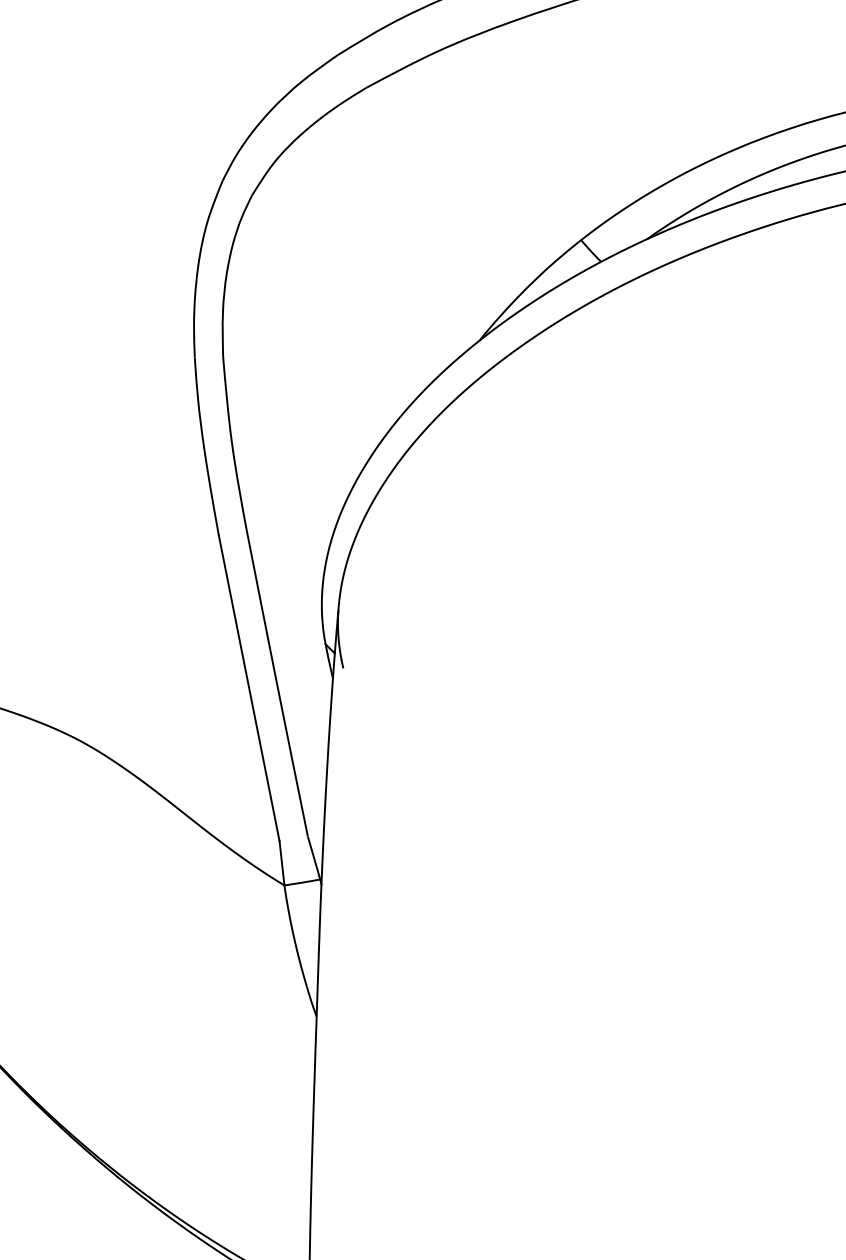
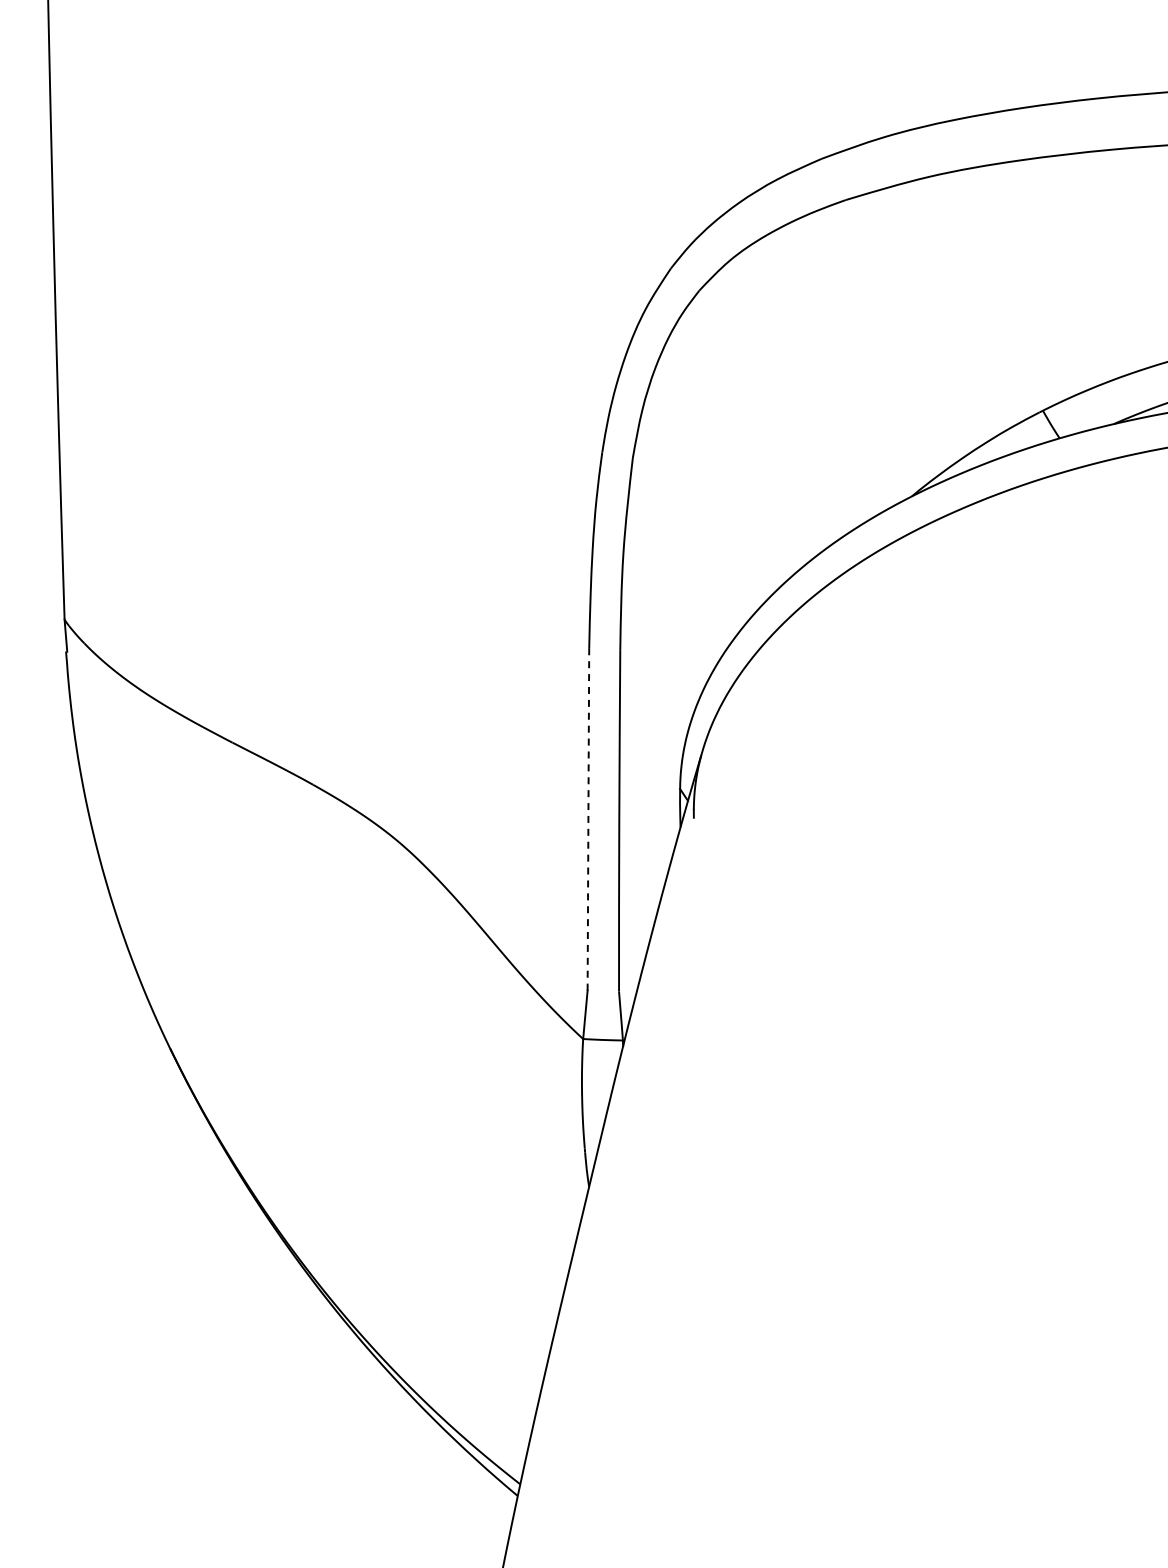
line: (249, 688) -> (588, 819), solid -> dashed

